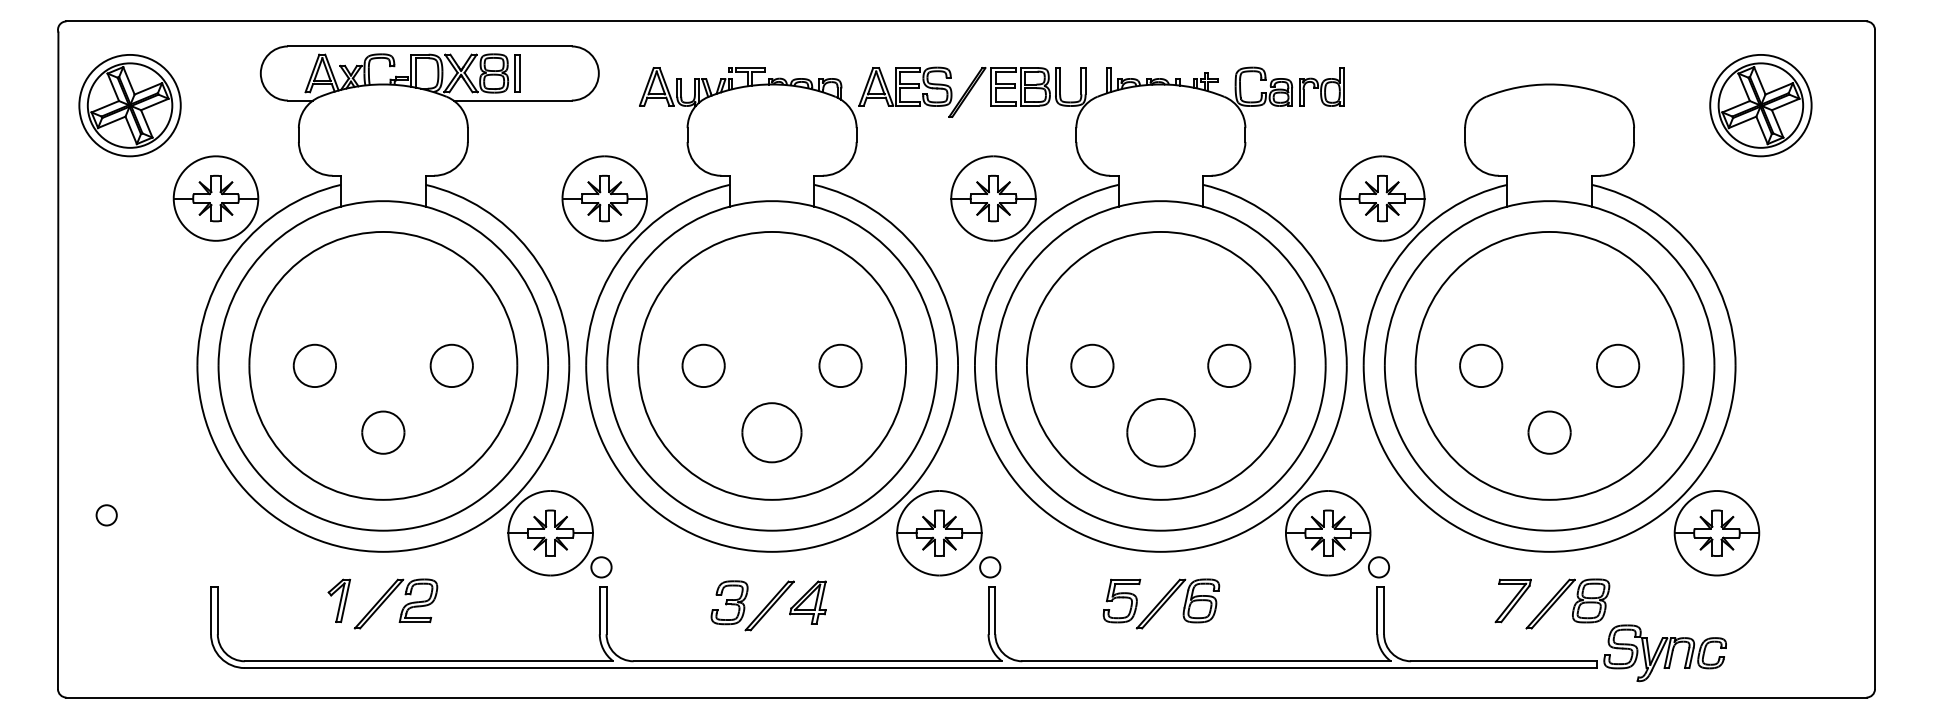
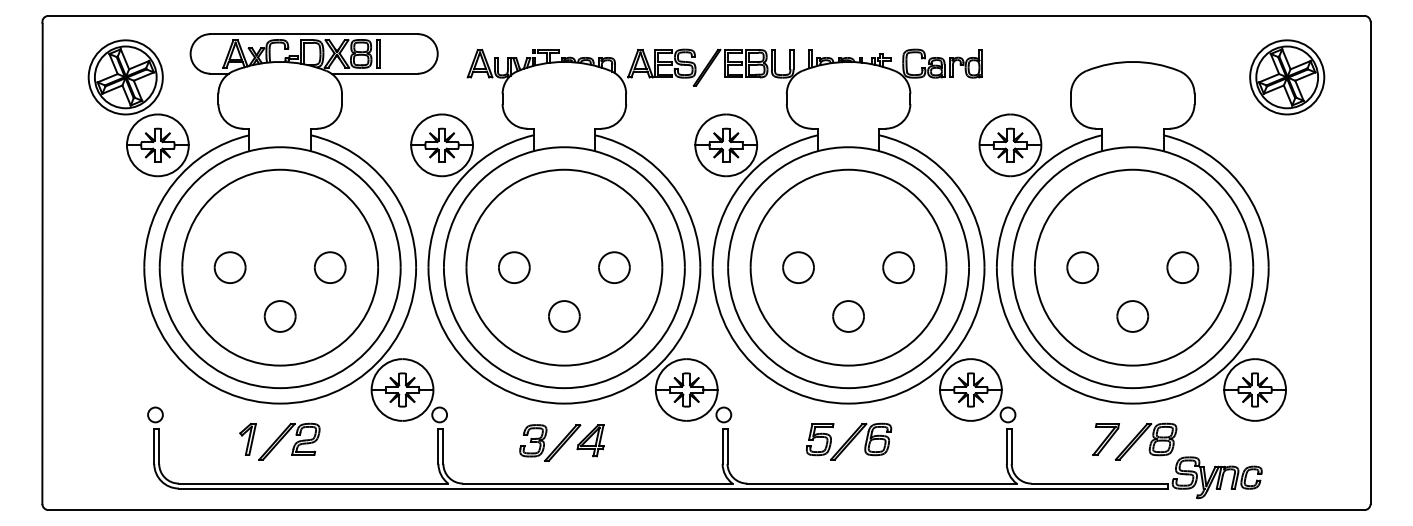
part: (129, 105) -> (125, 77), moved
part: (772, 432) -> (564, 316), size x0.71
part: (1160, 432) -> (848, 316), size x0.62
circle: (106, 515) -> (155, 415), moved

